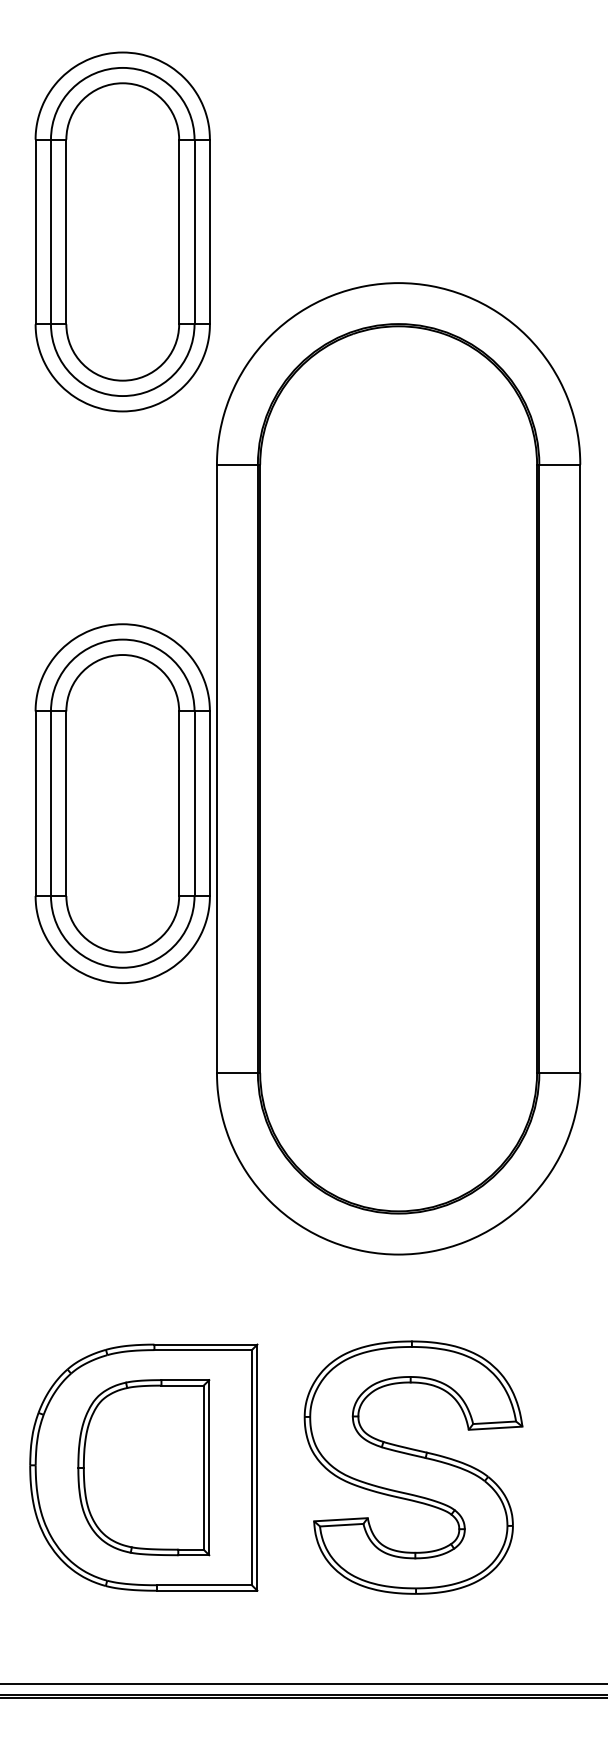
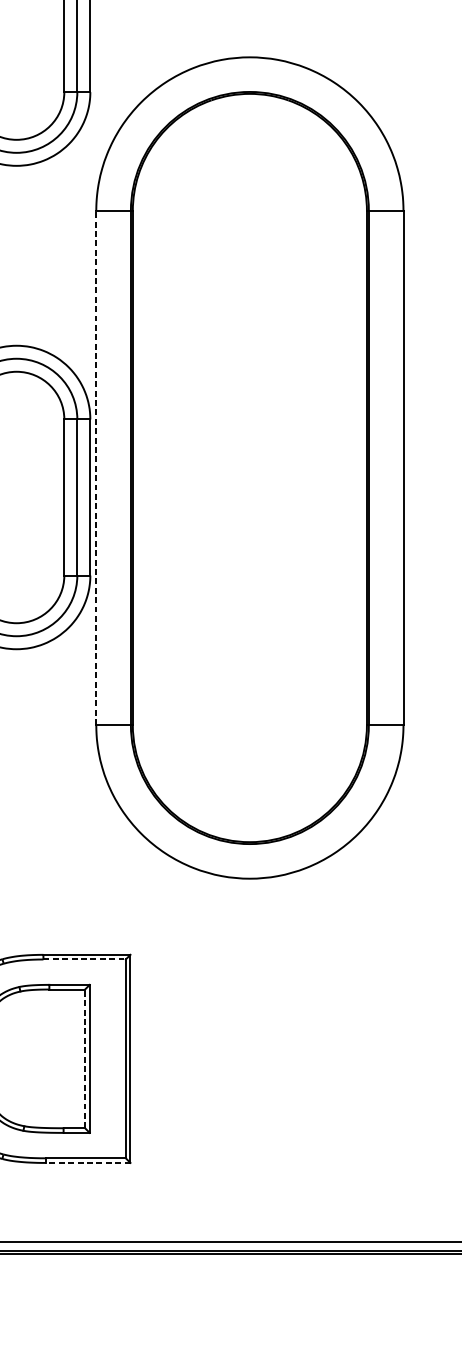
line: (216, 768) -> (95, 467), solid -> dashed
line: (203, 1350) -> (84, 959), solid -> dashed
line: (203, 1467) -> (84, 1058), solid -> dashed
part: (413, 1467) -> (262, 1058), removed
line: (207, 1590) -> (88, 1162), solid -> dashed

